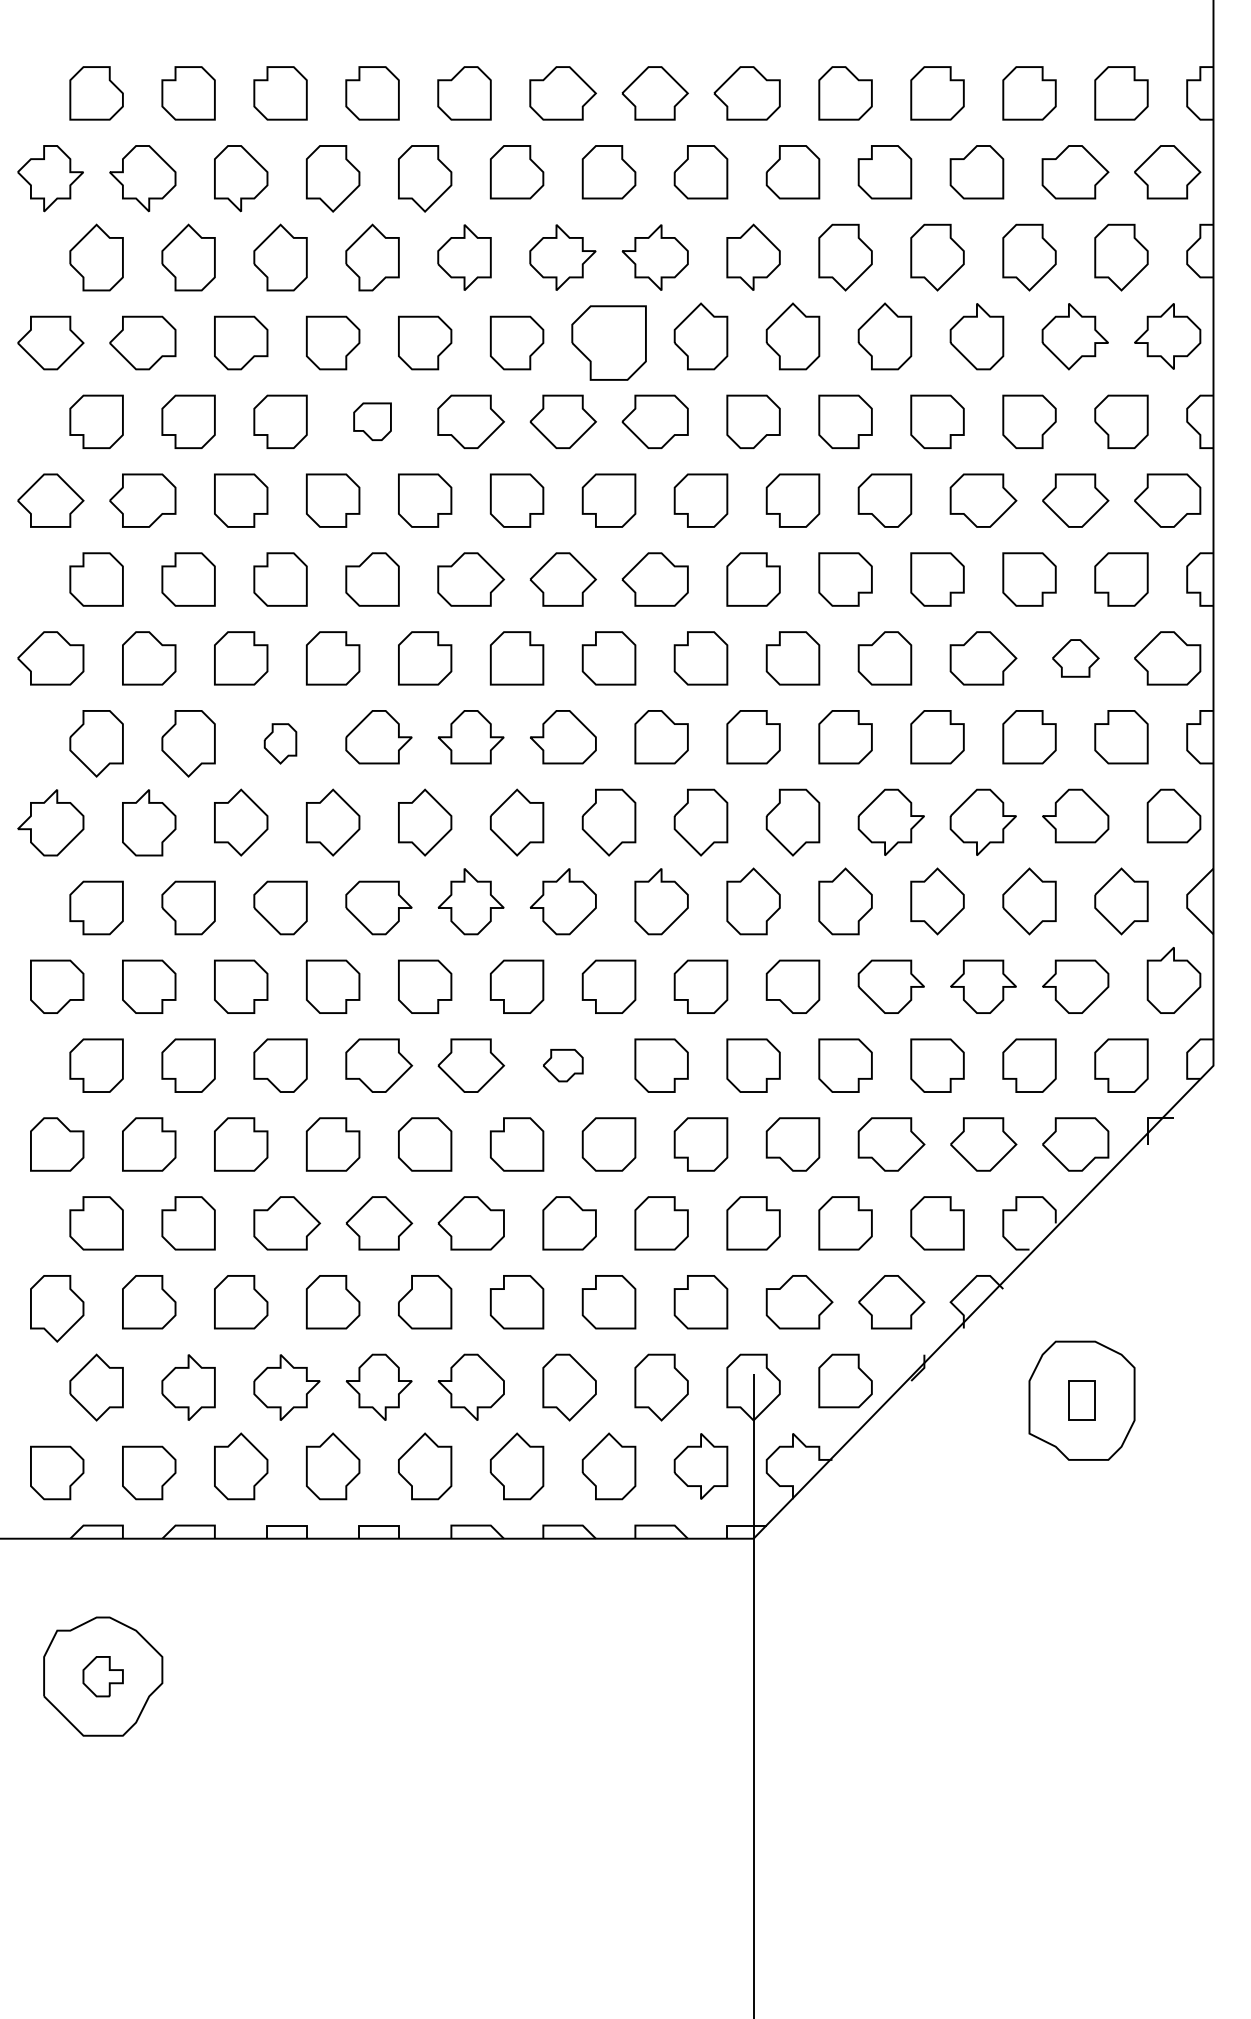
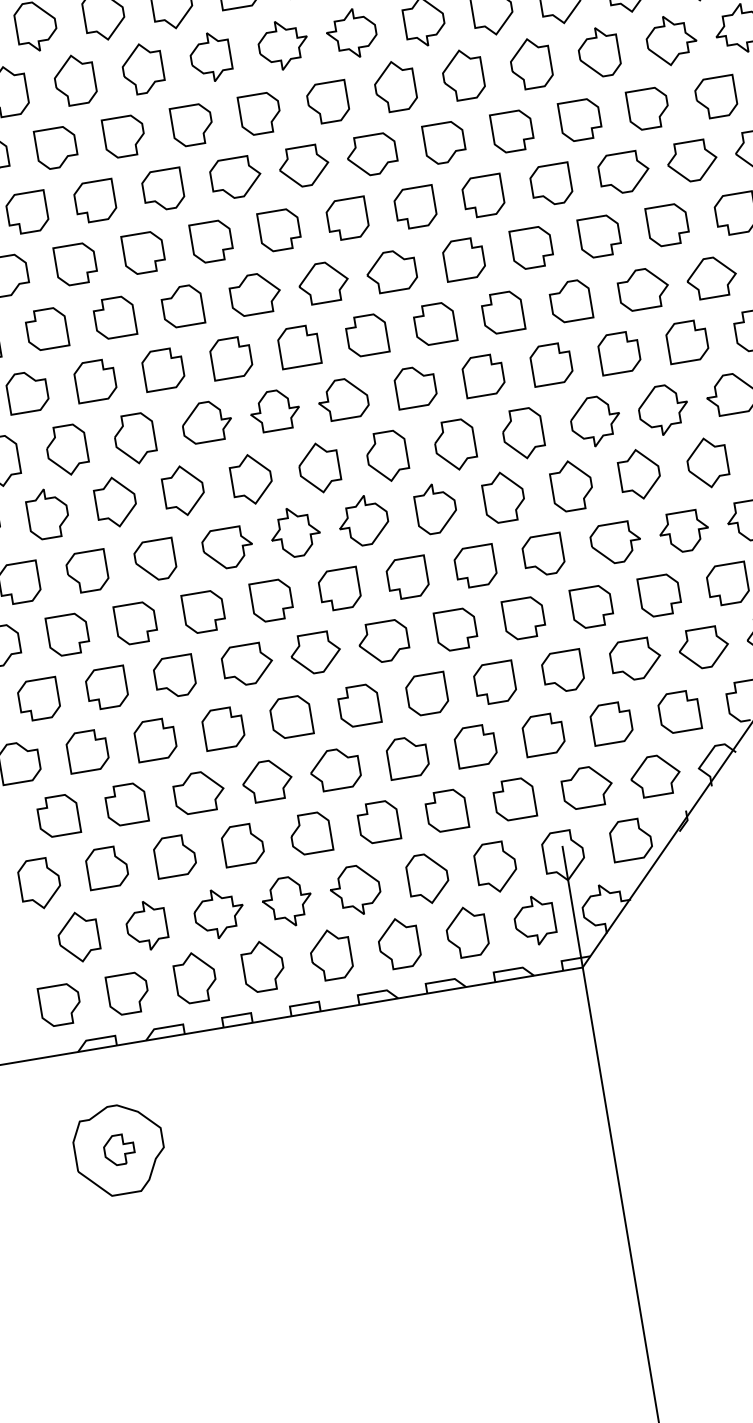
part: (608, 342) -> (327, 102), size x0.71
part: (372, 421) -> (163, 189), size x1.43
part: (1075, 658) -> (711, 277), size x1.43
part: (280, 743) -> (135, 438), size x1.67
part: (562, 1065) -> (383, 641), size x1.67

